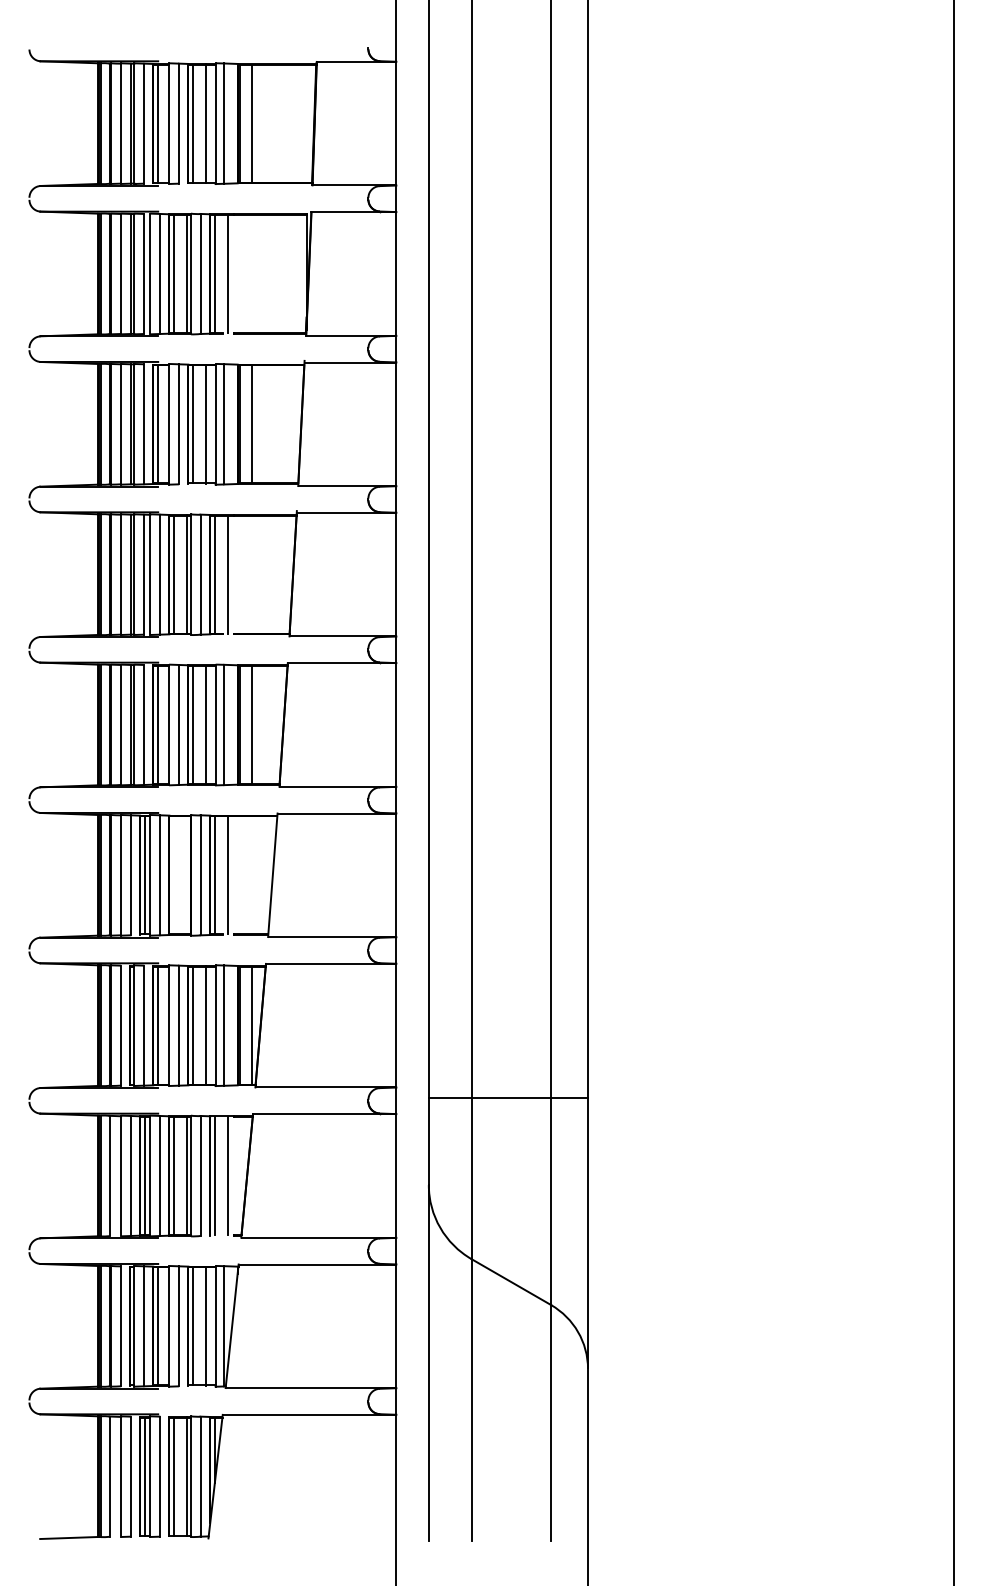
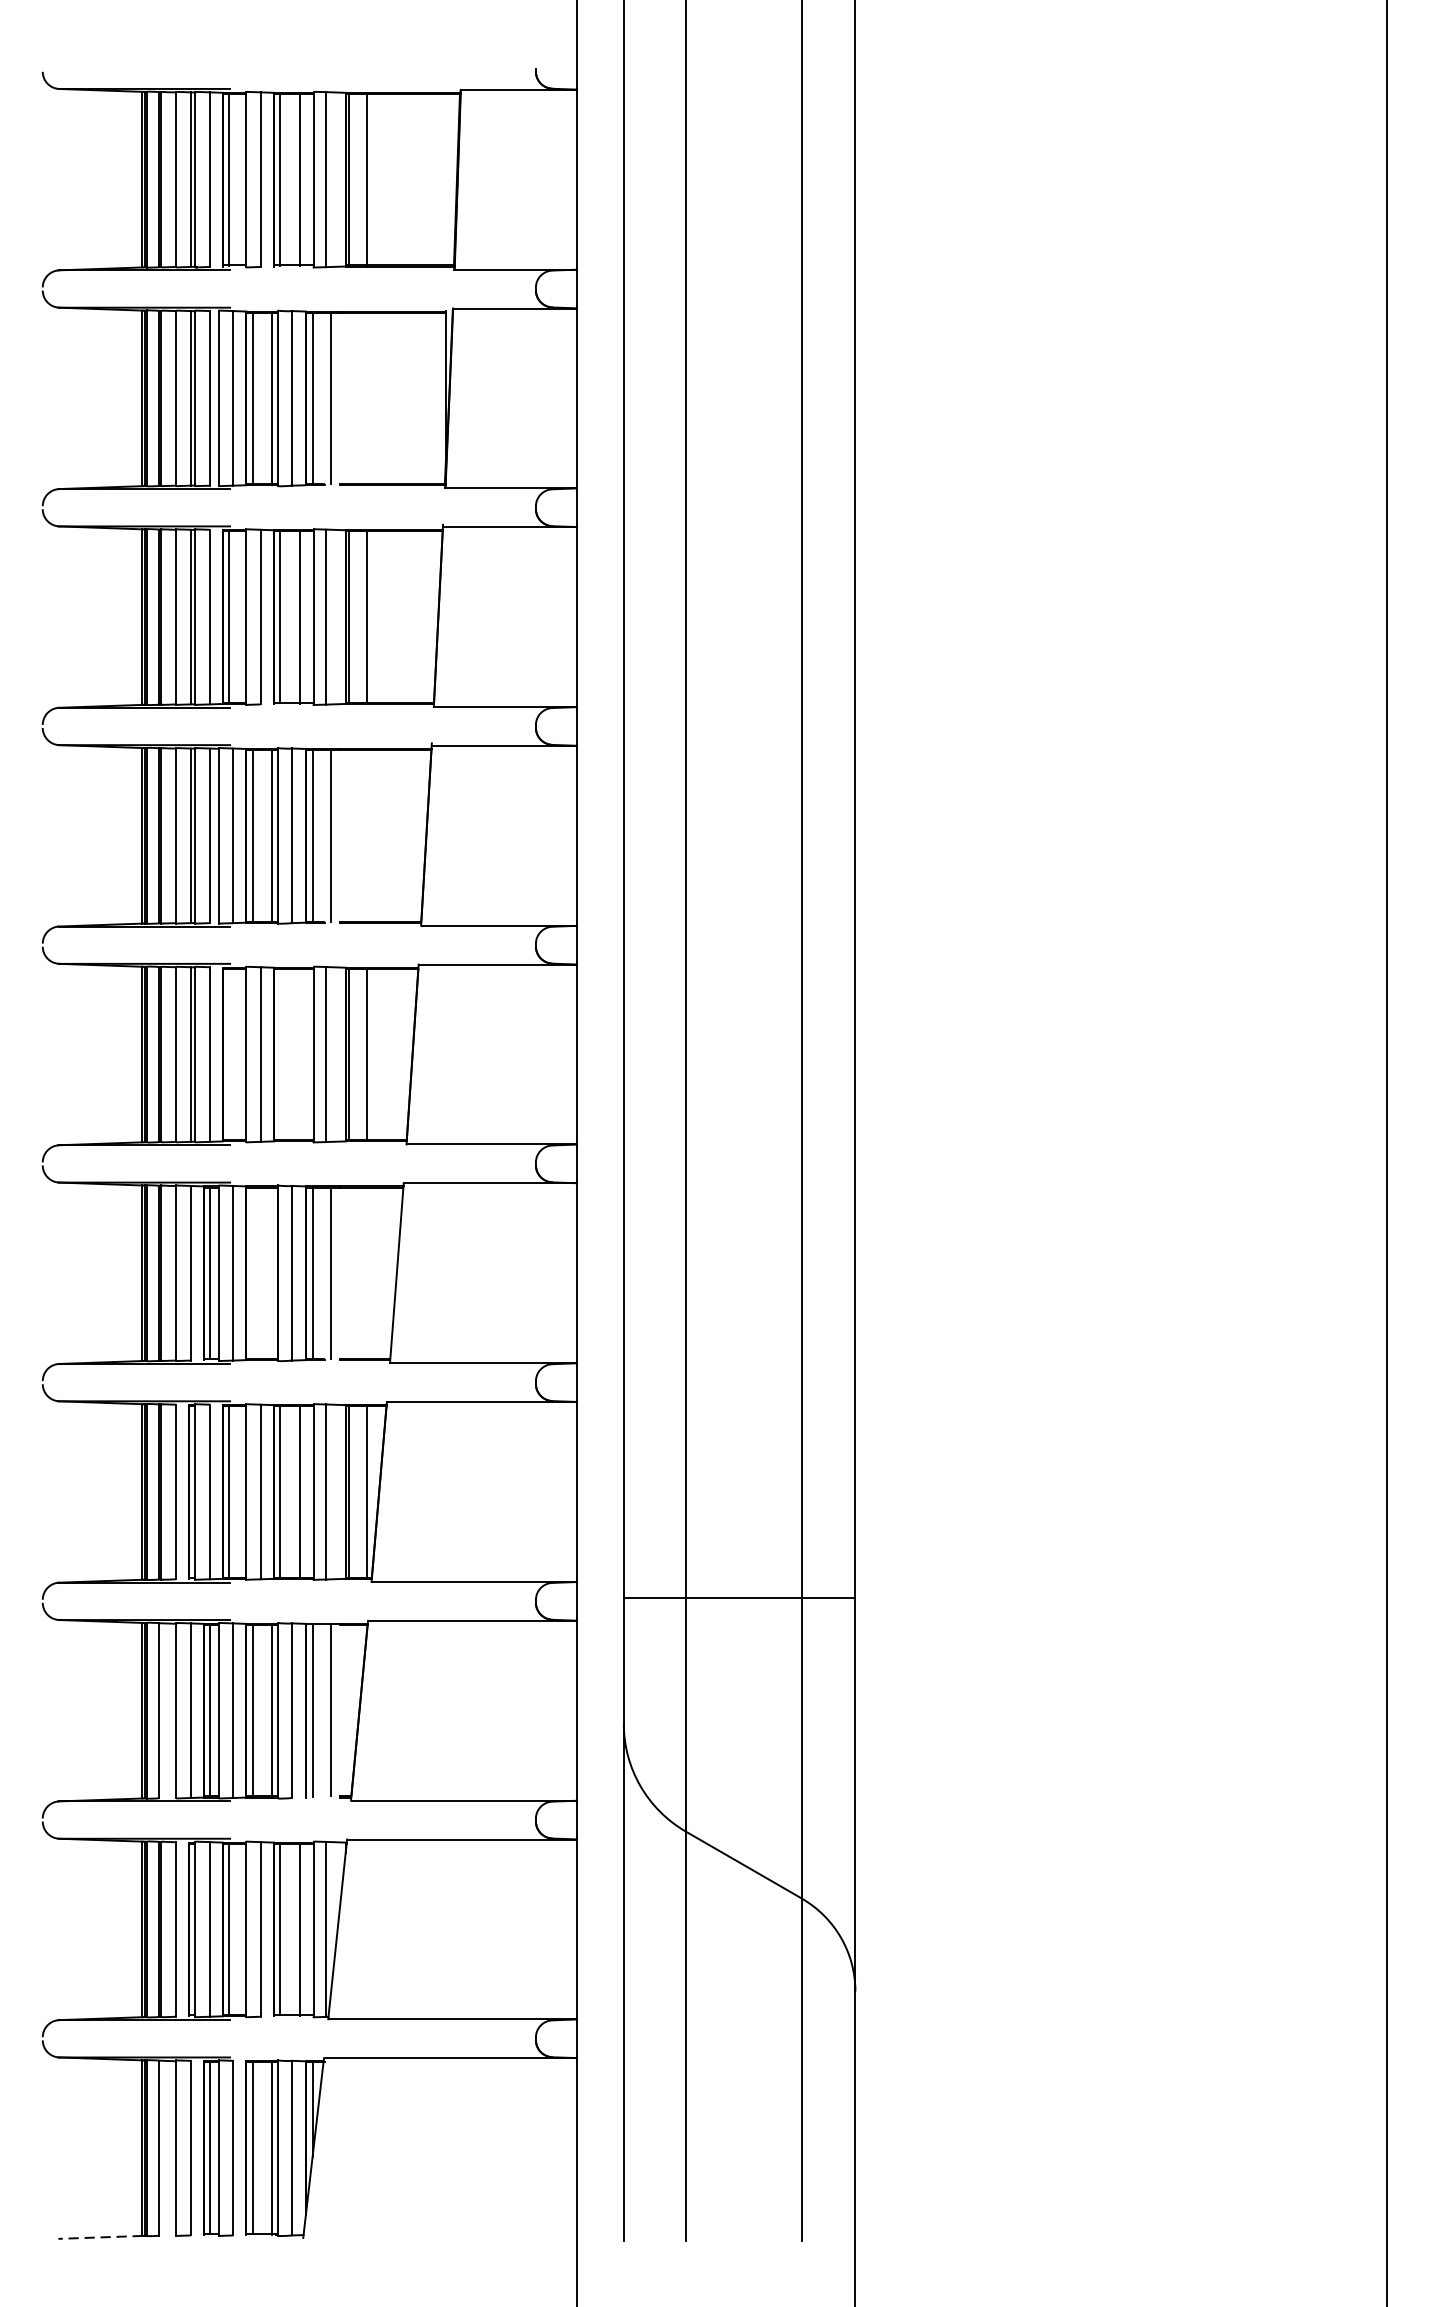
line: (157, 724) -> (229, 1053), removed
line: (192, 724) -> (279, 1053), removed
line: (206, 724) -> (300, 1053), removed
line: (69, 1538) -> (101, 2238), solid -> dashed

